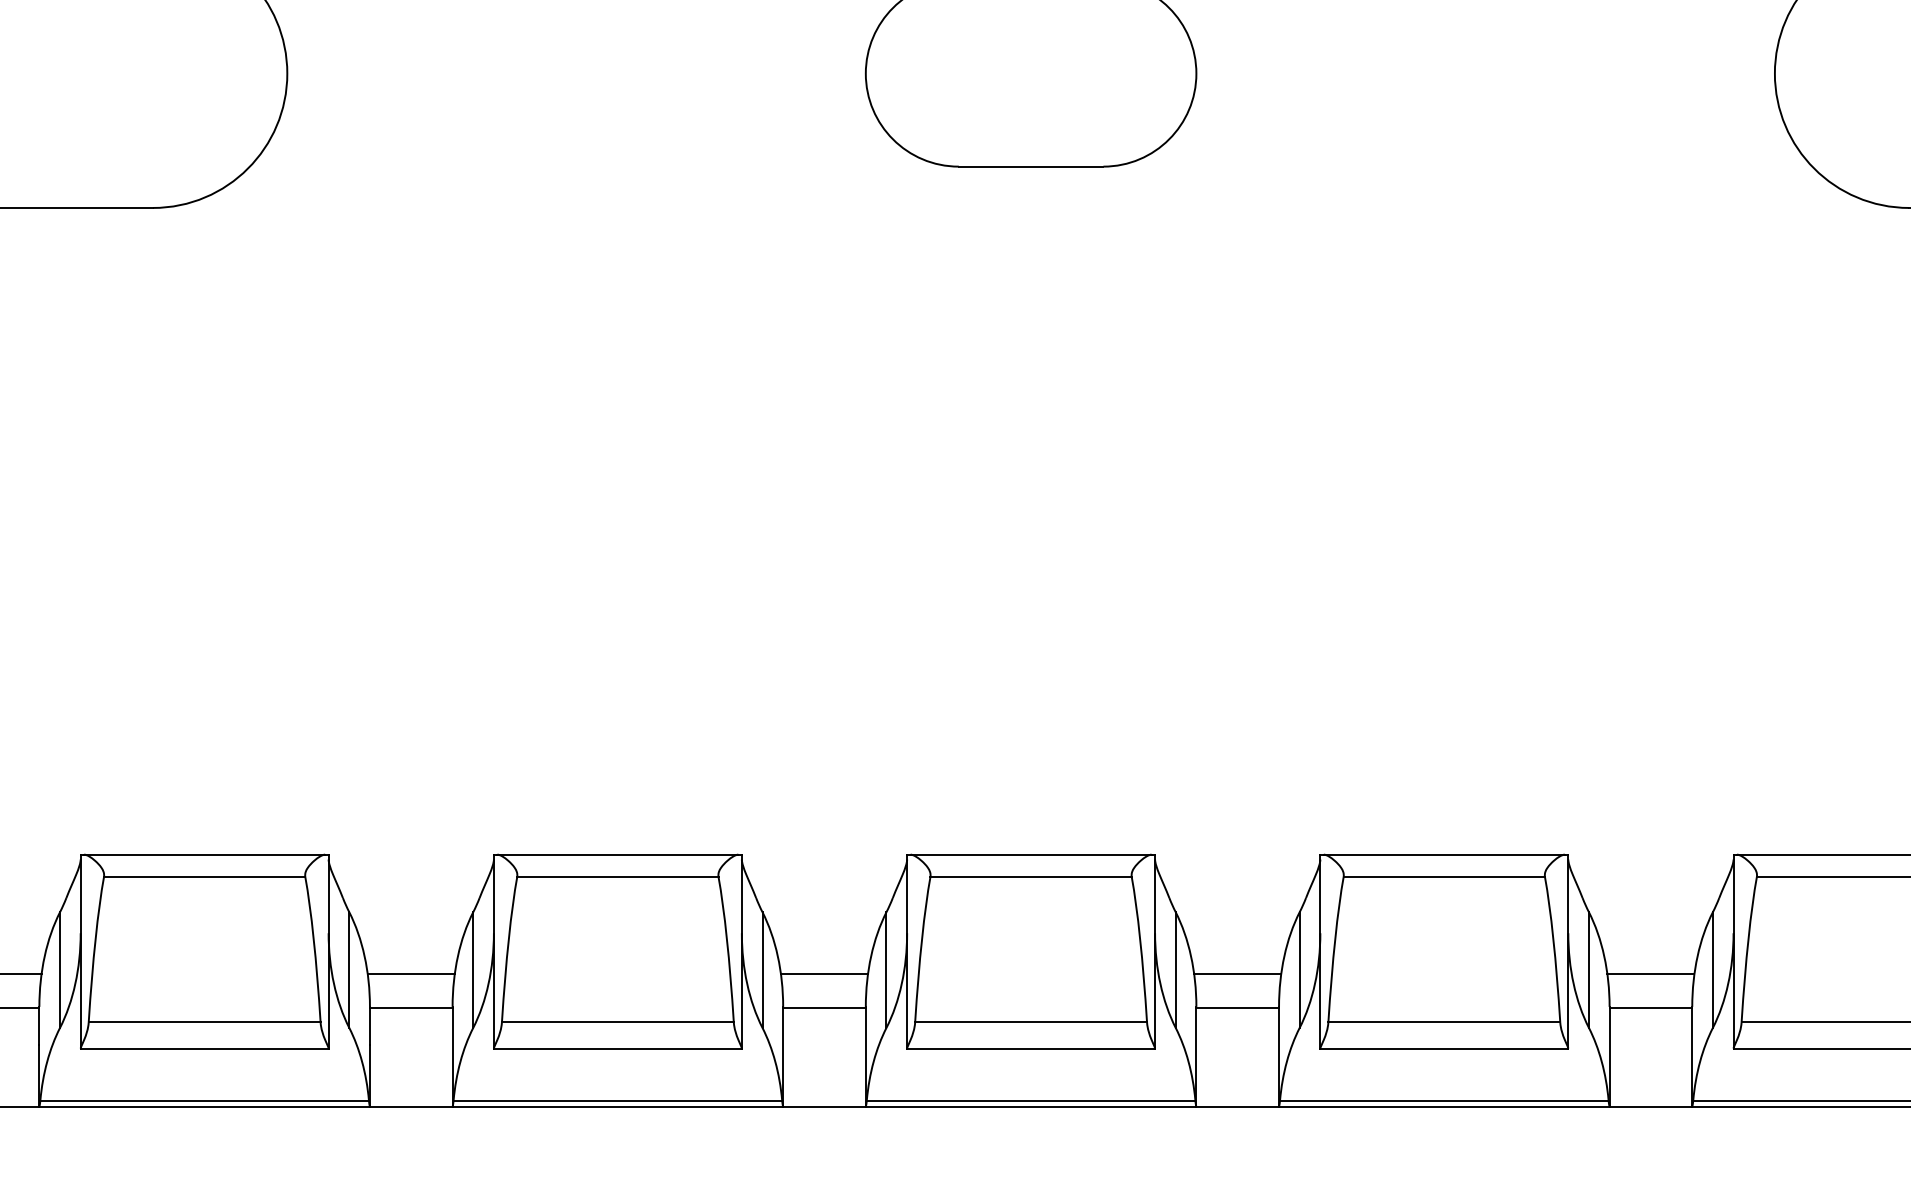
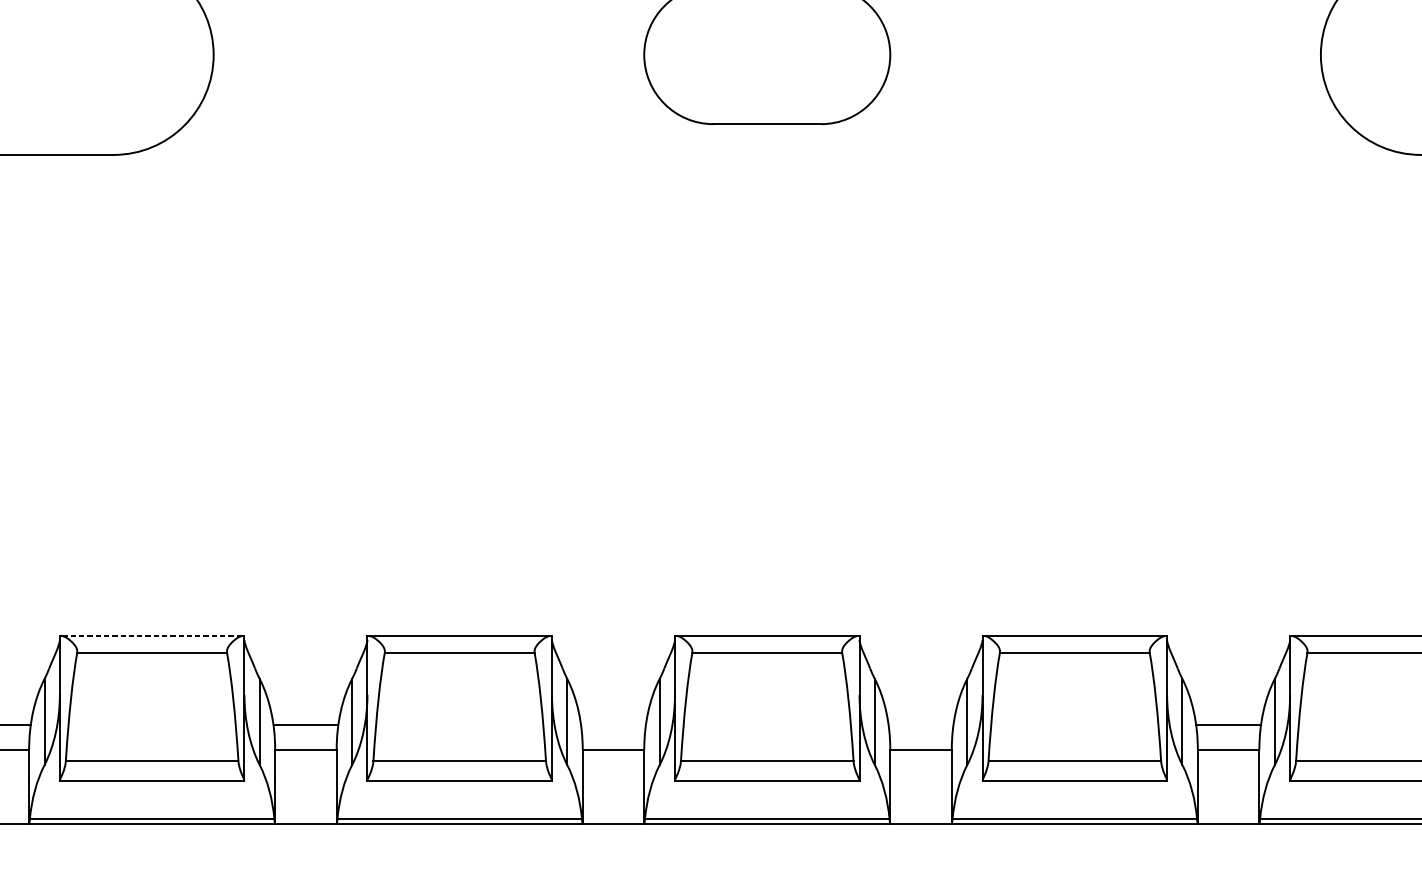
line: (204, 854) -> (152, 636), solid -> dashed
line: (824, 974) -> (613, 725), removed
line: (1237, 974) -> (920, 725), removed

